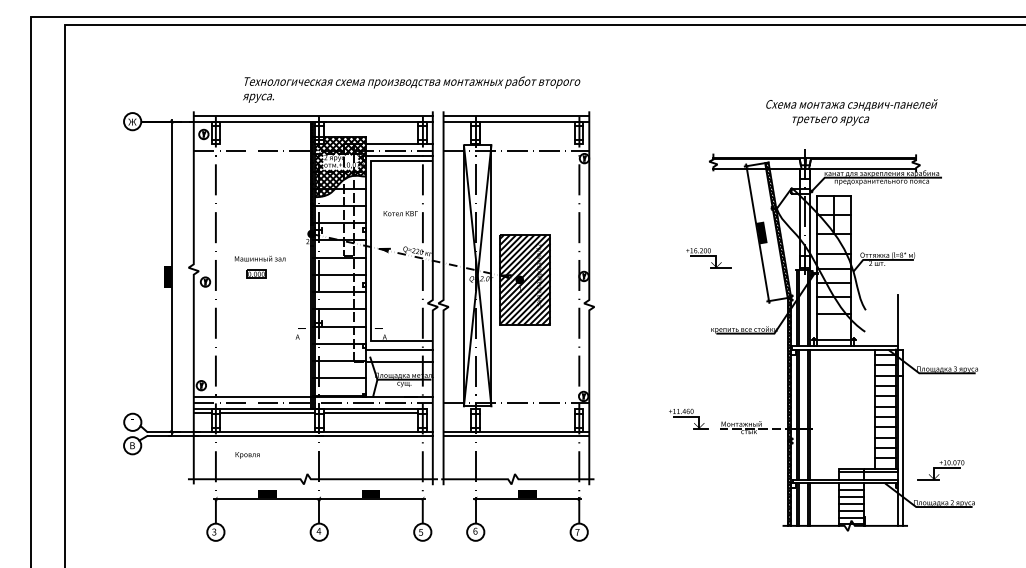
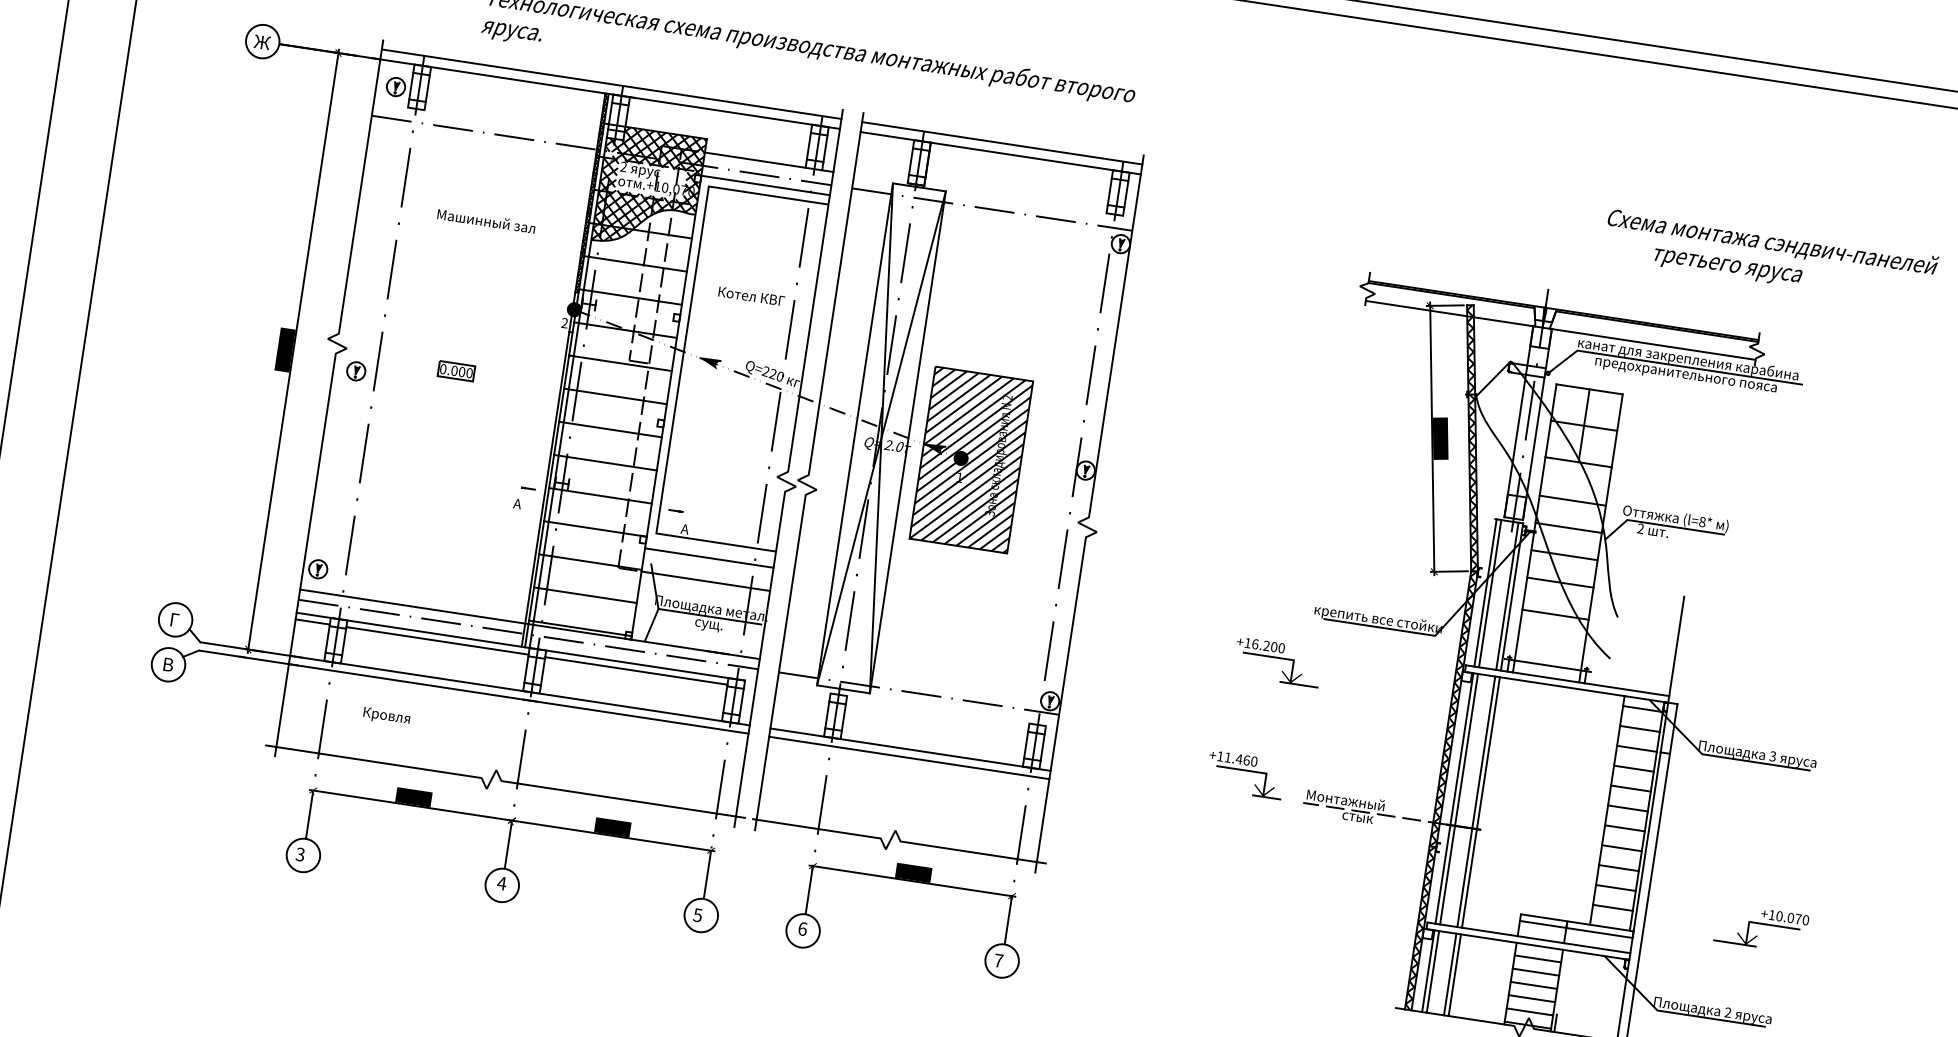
text: (851, 112) -> (1769, 257), moved
text: (259, 258) -> (485, 220), moved
part: (708, 258) -> (1277, 662), moved
part: (940, 470) -> (1760, 928), moved

